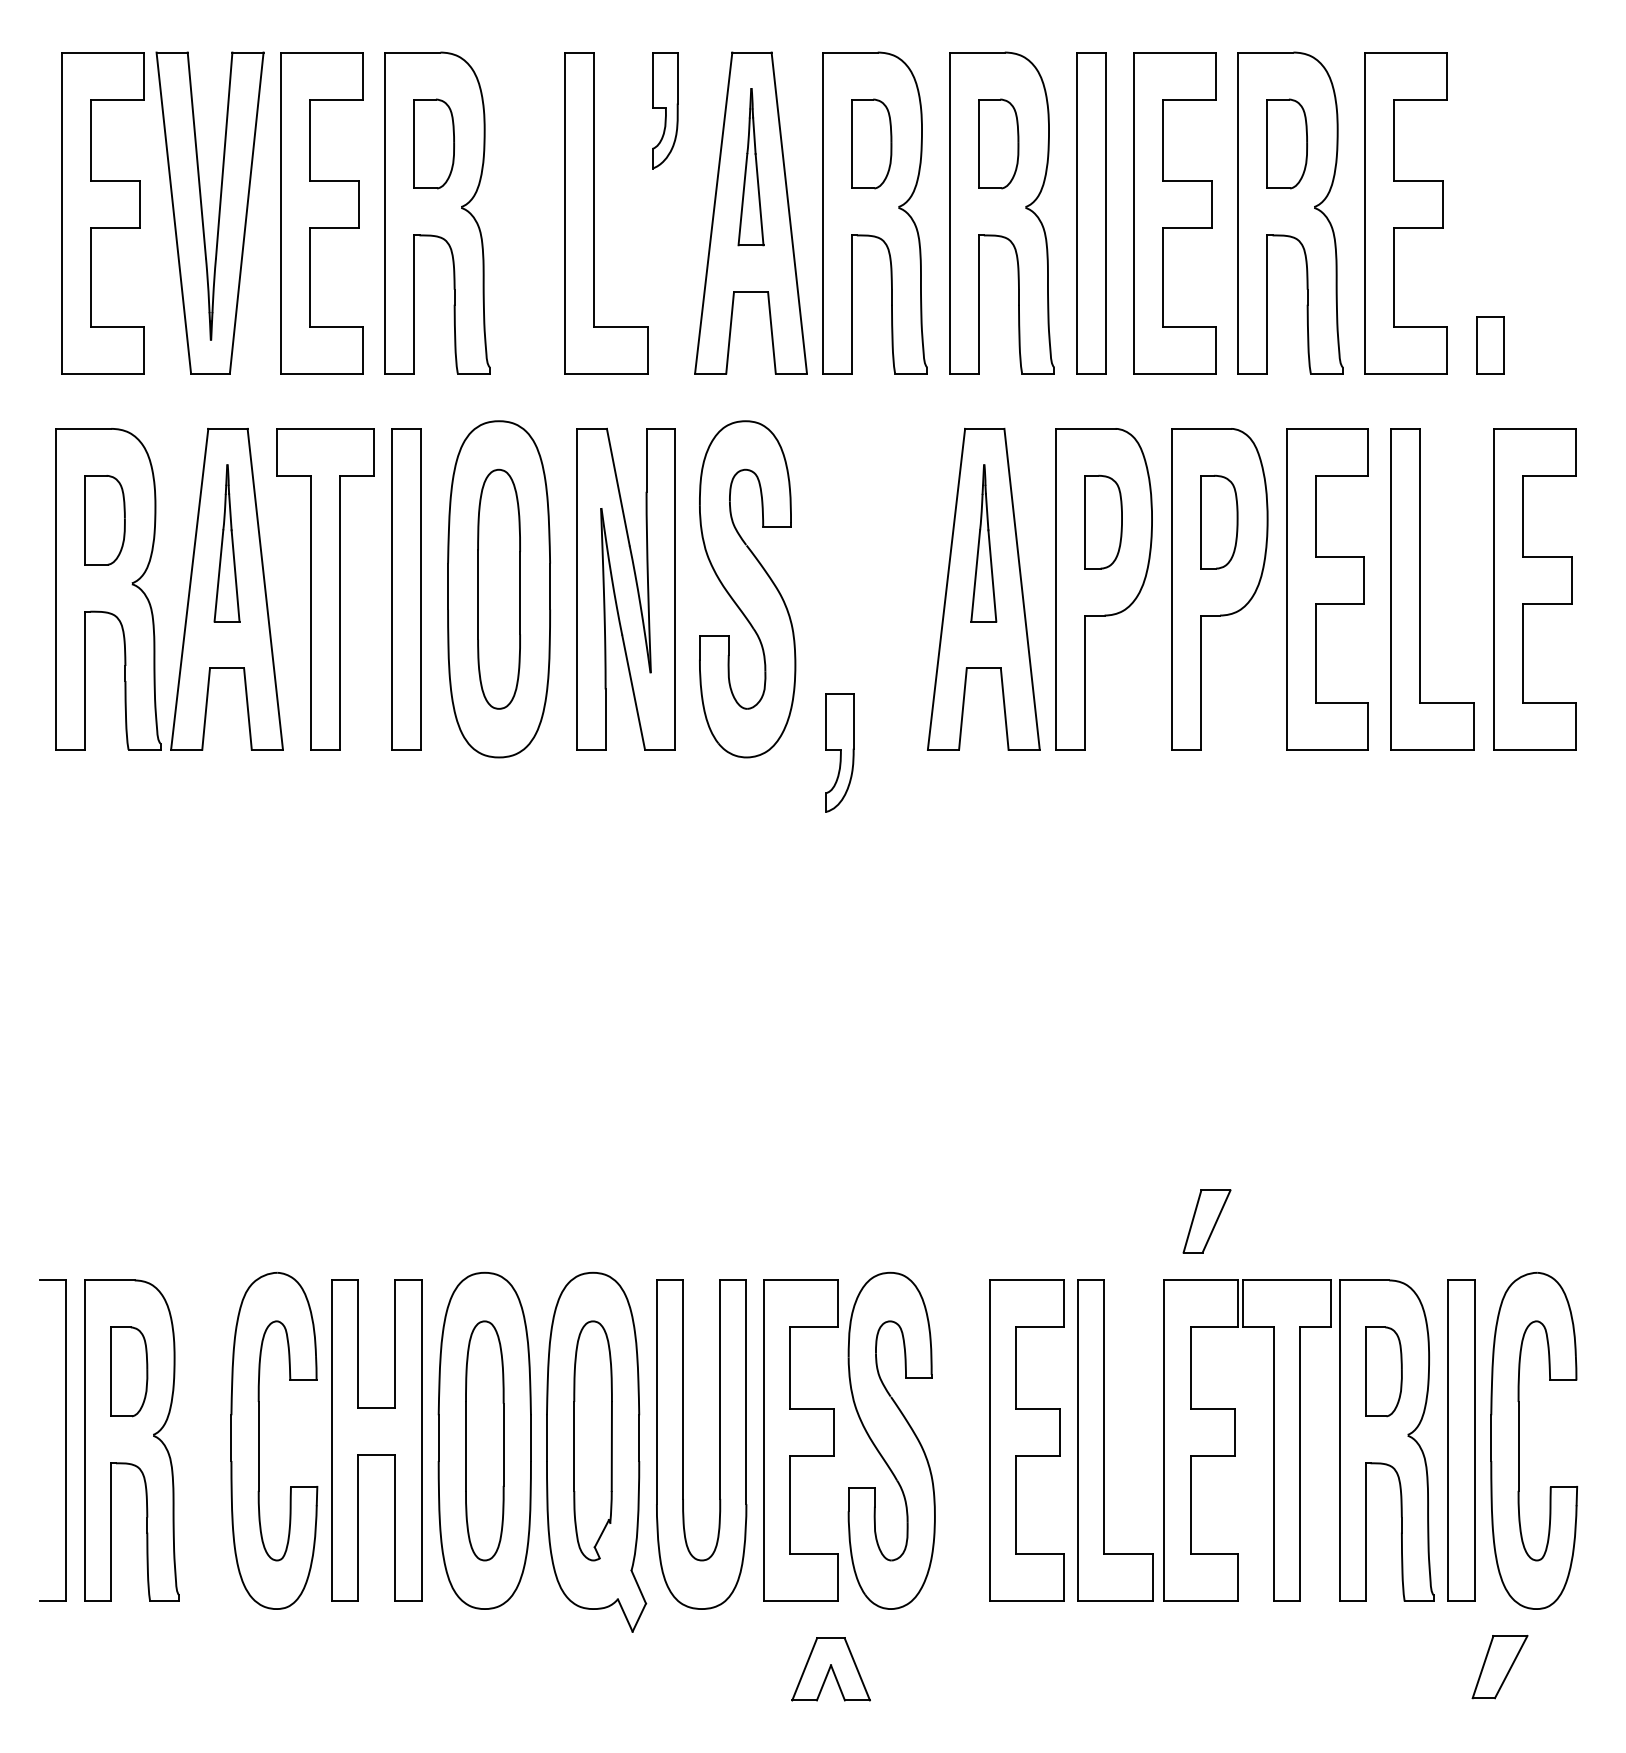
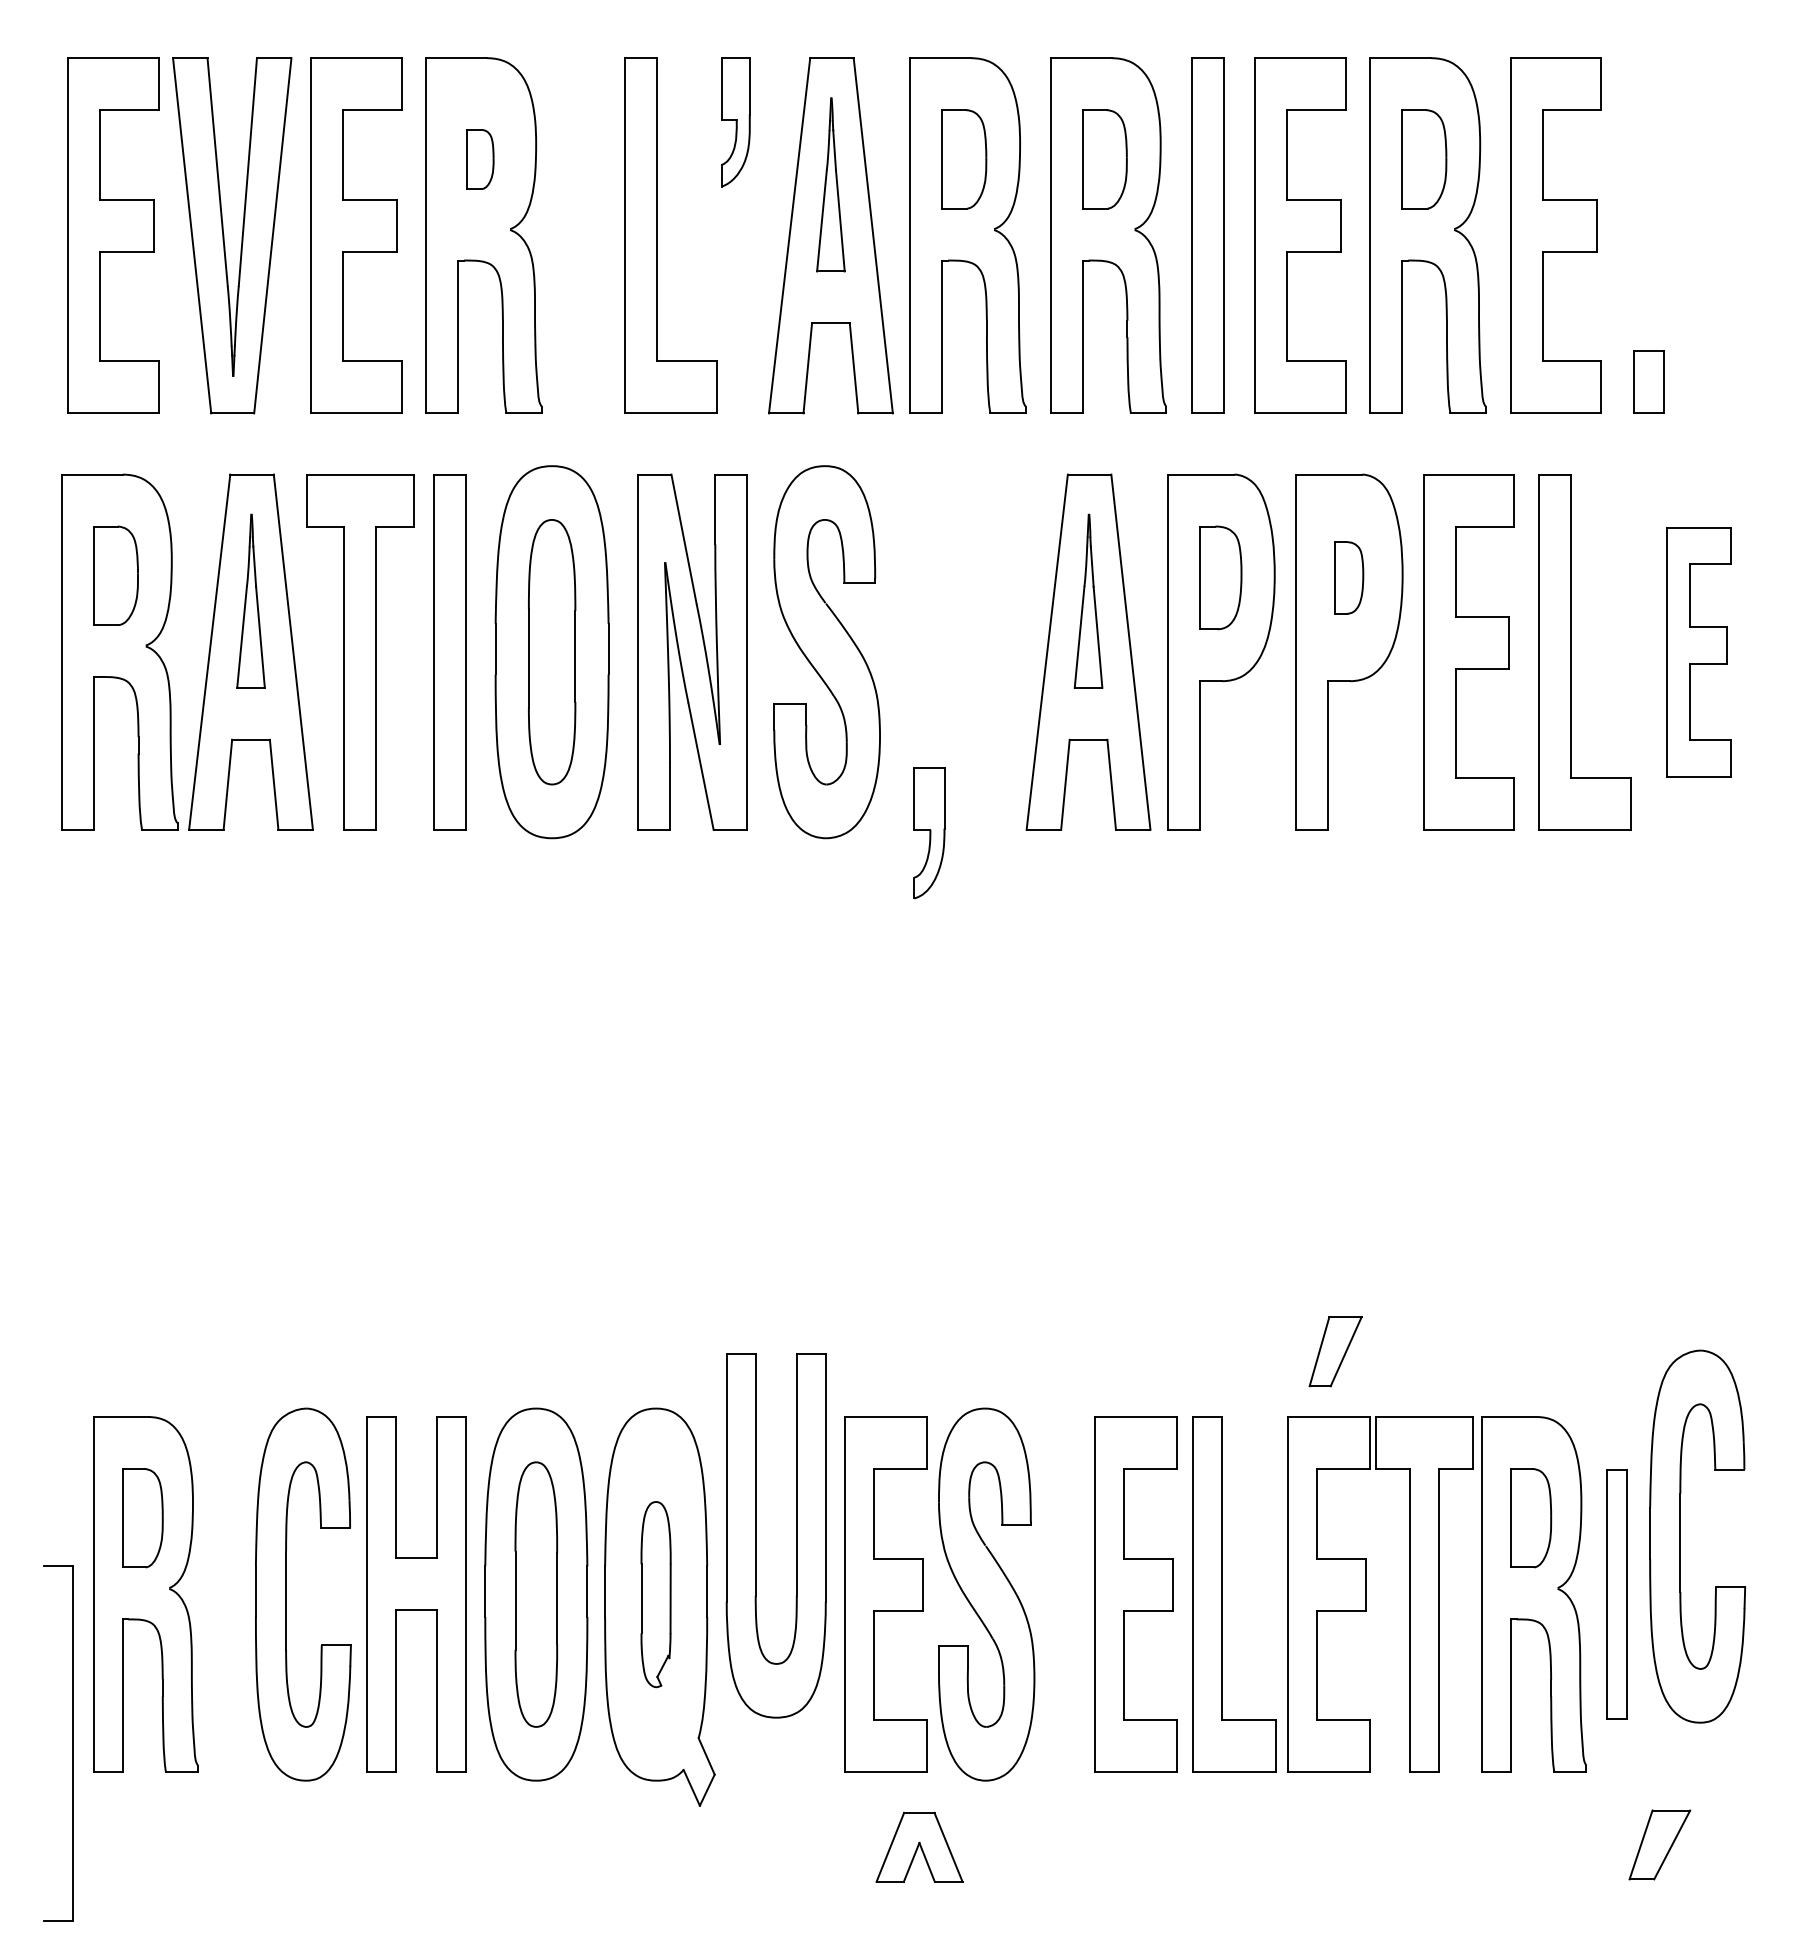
part: (434, 144) -> (480, 159), size x0.6
part: (1218, 521) -> (1348, 577), size x0.7
part: (1534, 589) -> (1698, 652), size x0.7
part: (65, 1440) -> (72, 1743), moved
part: (592, 1440) -> (655, 1594), size x0.7
part: (1461, 1440) -> (1617, 1594), size x0.7
part: (1518, 1440) -> (1680, 1536), moved
part: (683, 1444) -> (756, 1535), moved

